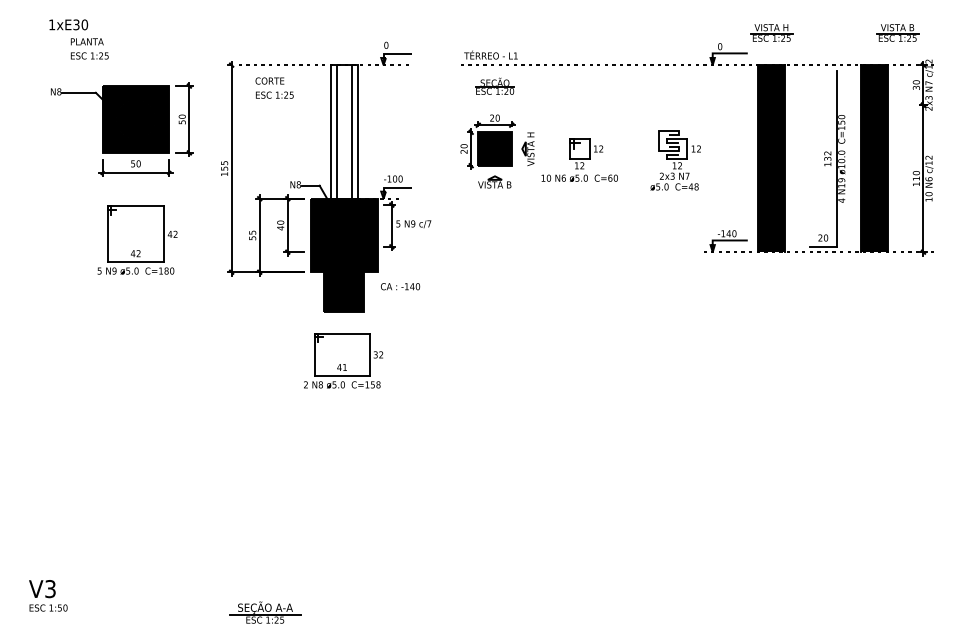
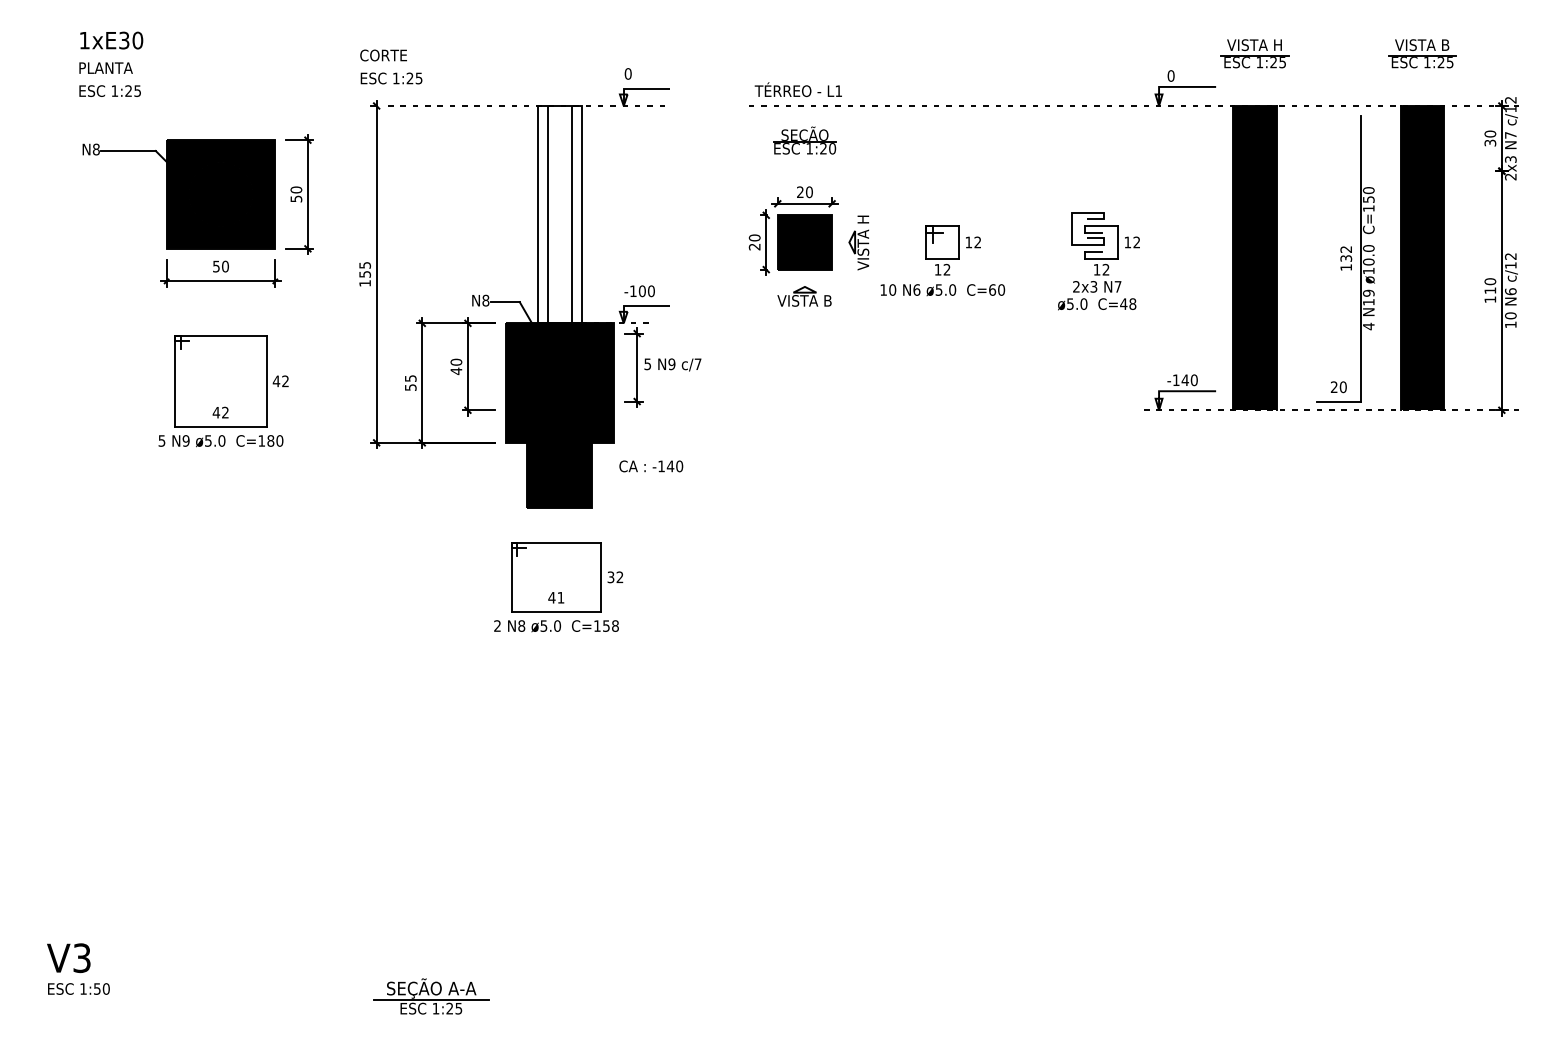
part: (897, 32) -> (1422, 52), moved
text: (89, 48) -> (109, 78), moved
text: (274, 87) -> (391, 65), moved

